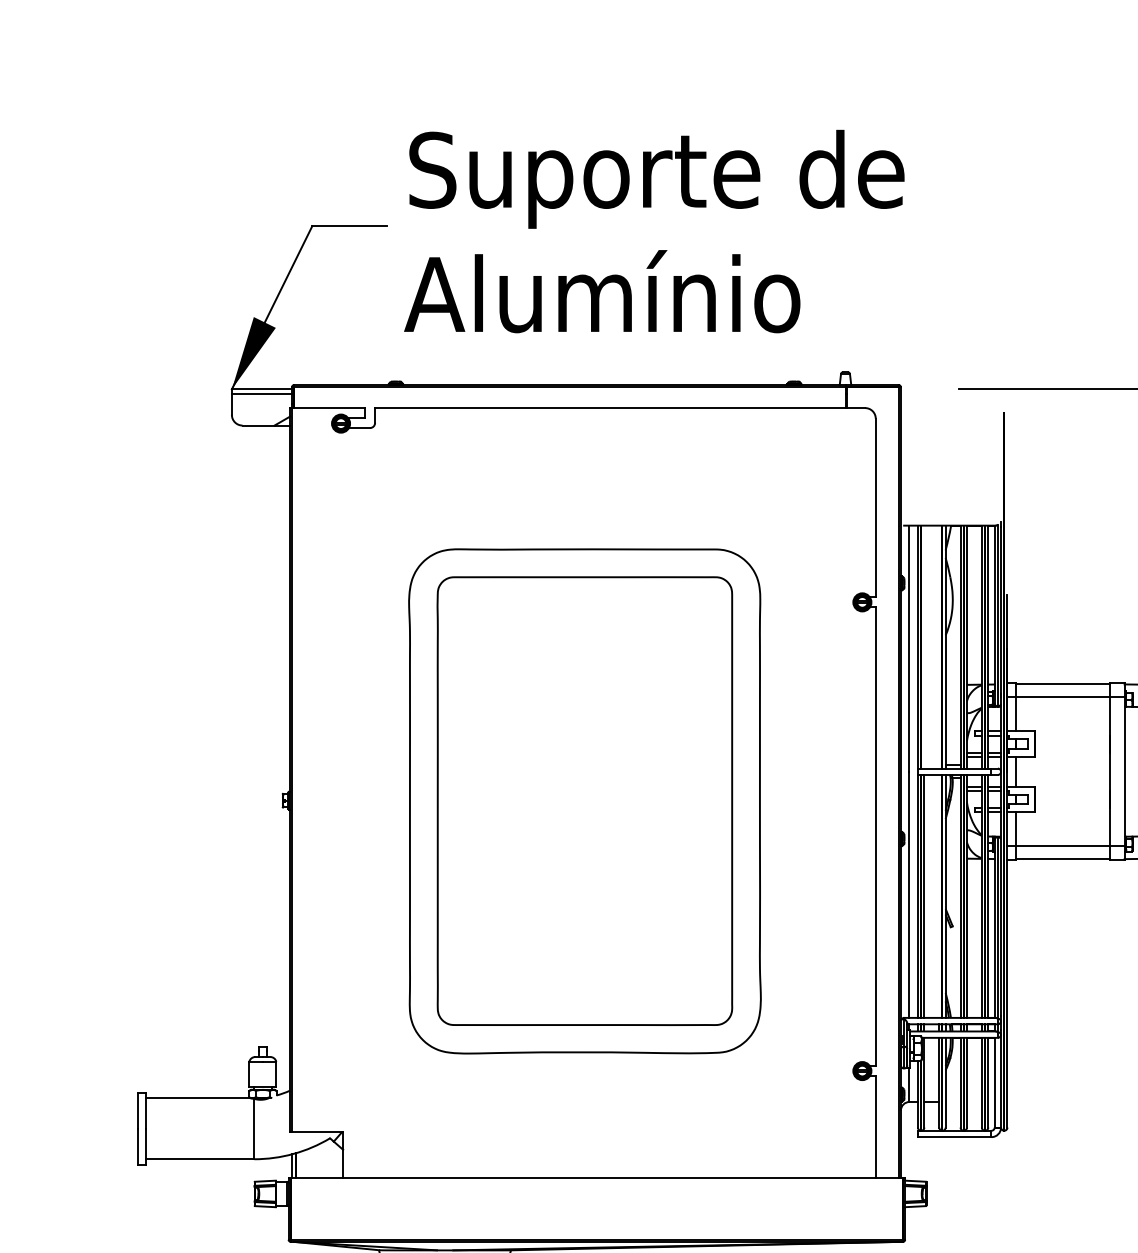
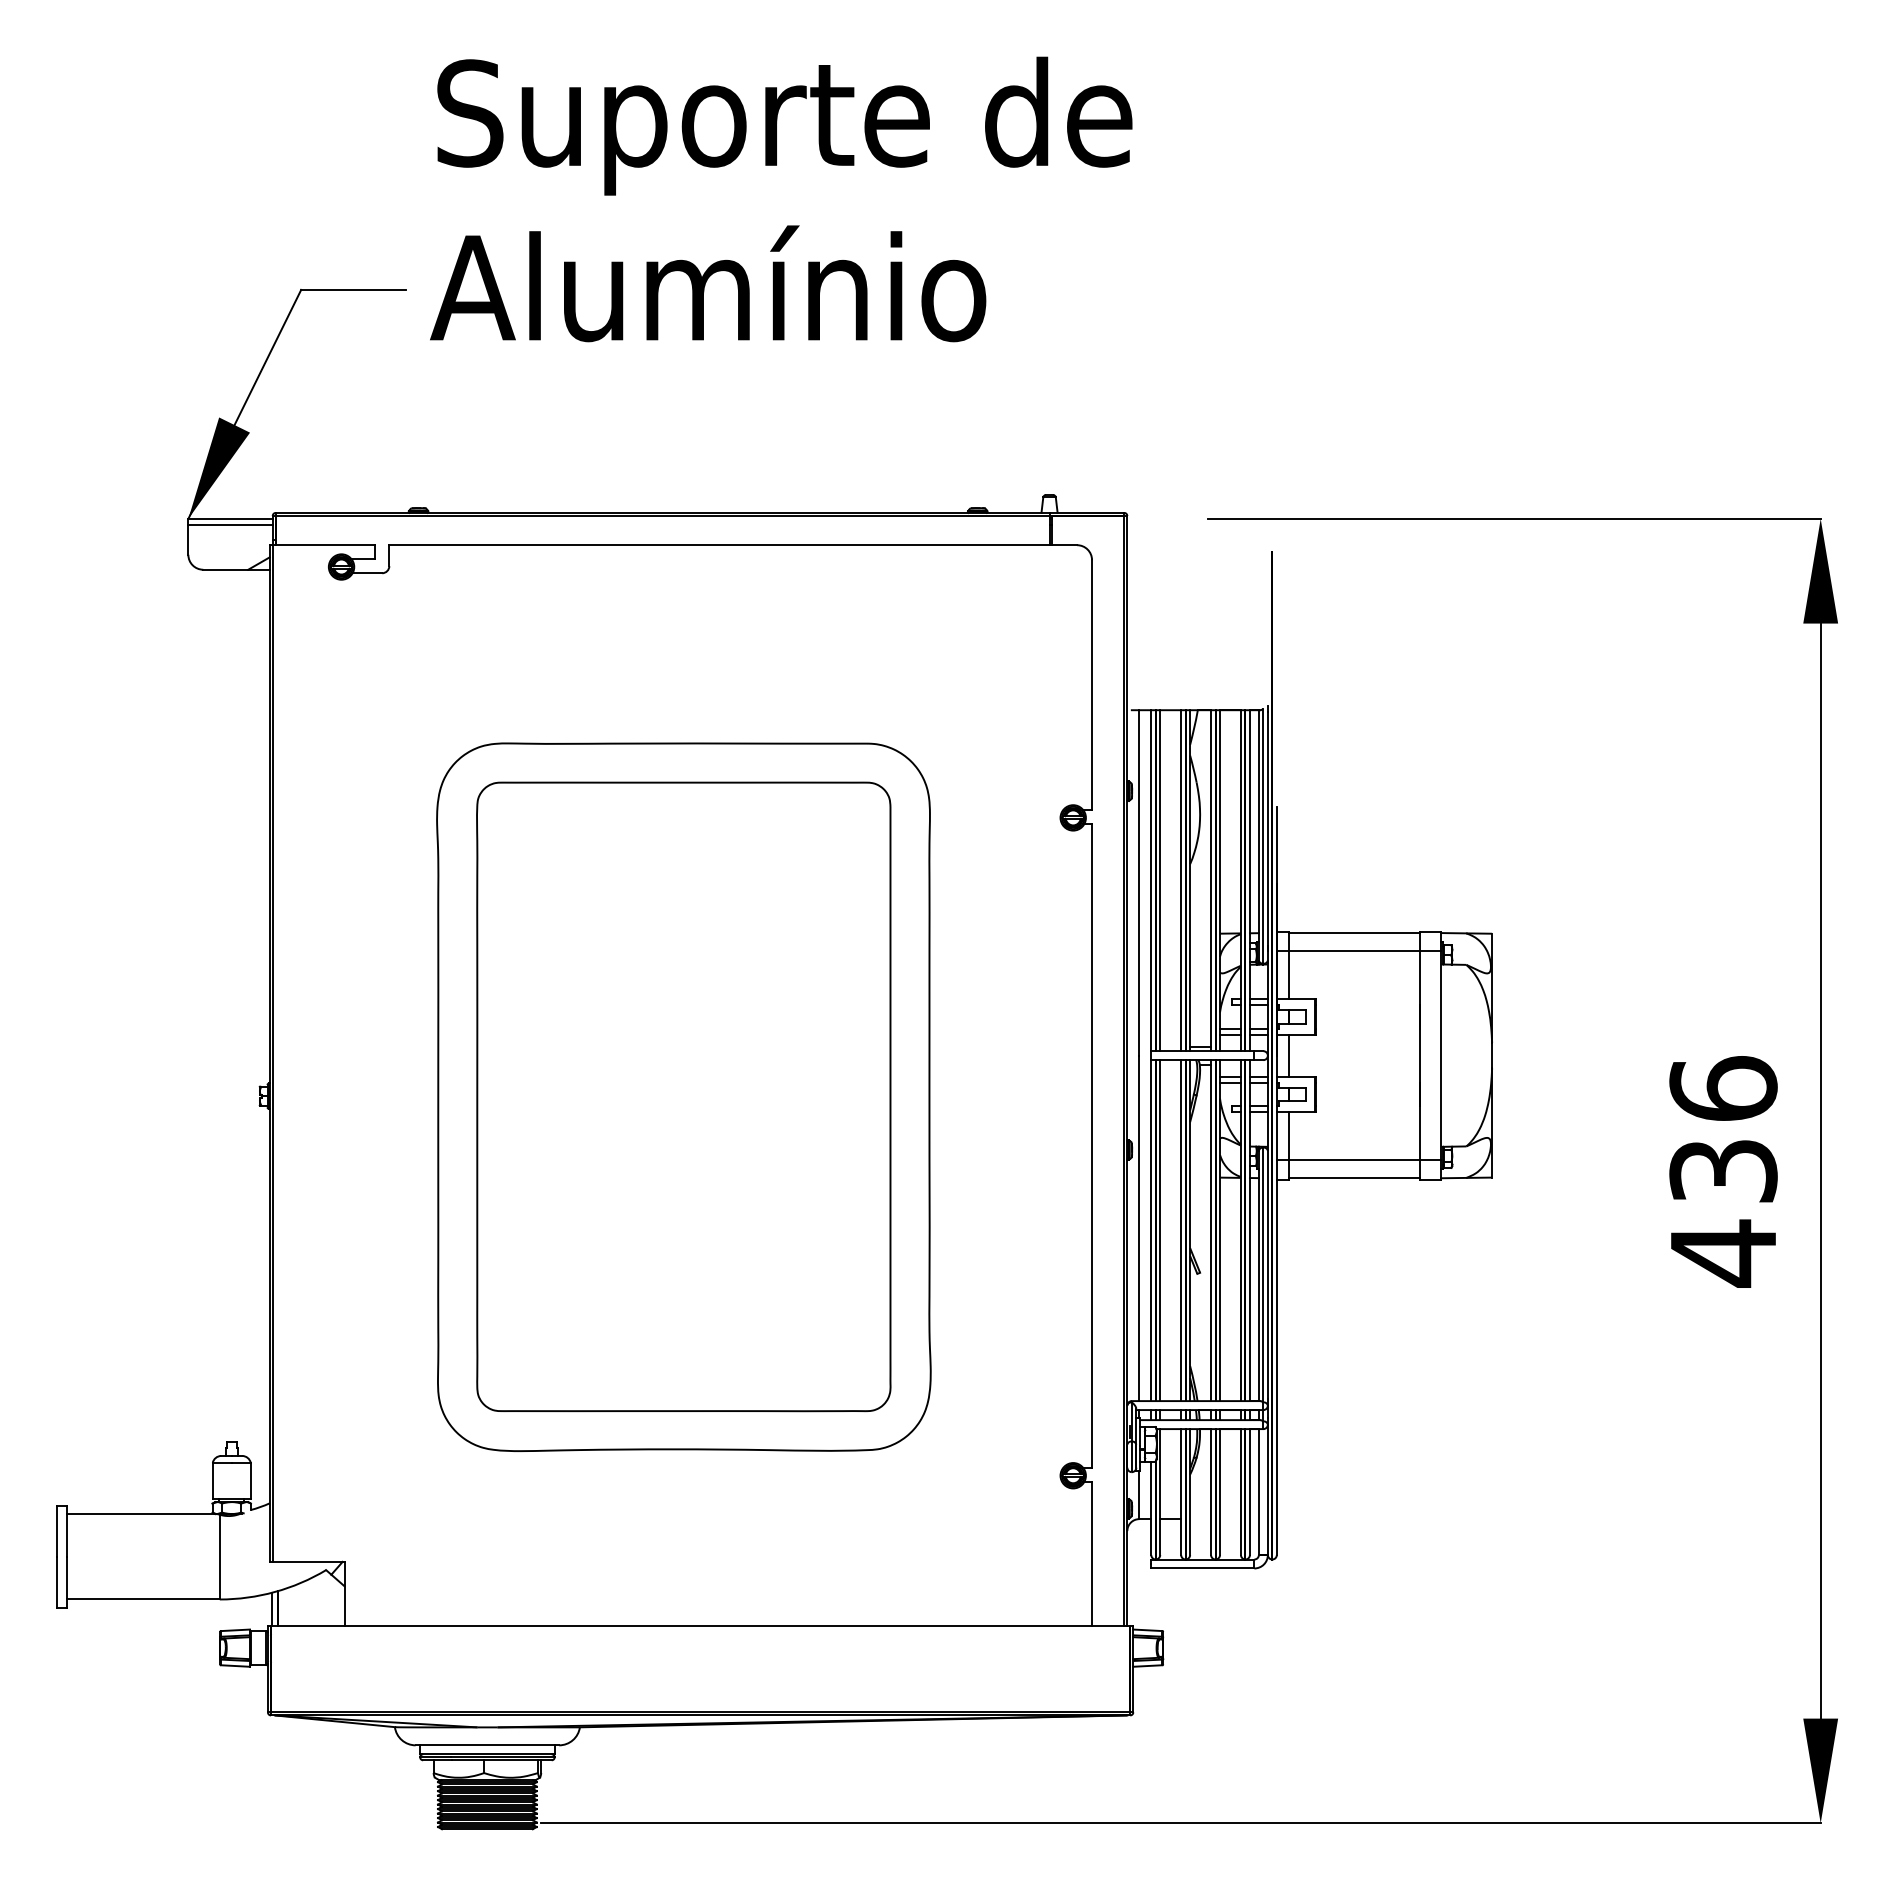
text: (654, 231) -> (781, 199), moved
line: (924, 646) -> (1160, 880), added
line: (939, 646) -> (1181, 880), added
line: (939, 896) -> (1181, 1230), added

